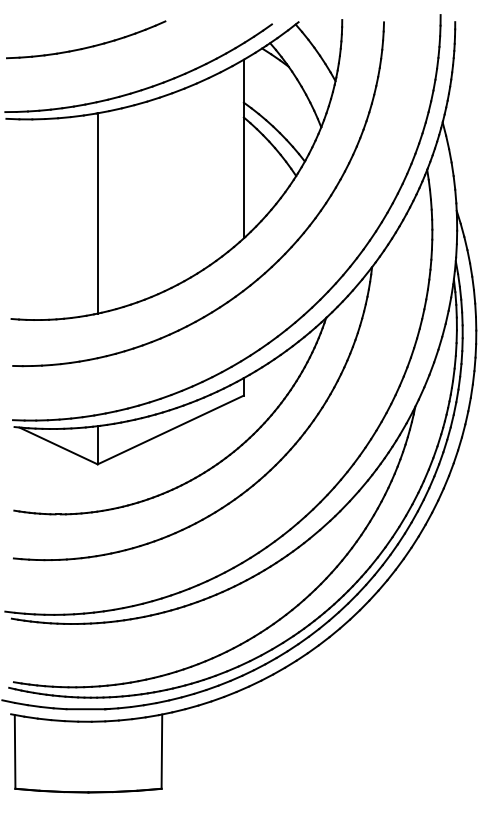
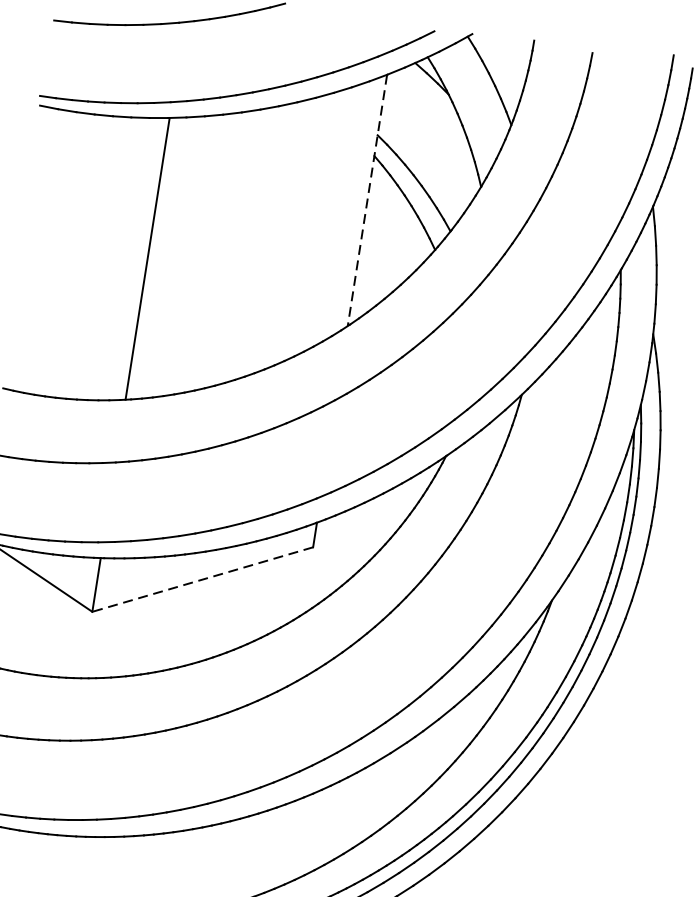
line: (243, 149) -> (366, 200), solid -> dashed
line: (170, 429) -> (202, 578), solid -> dashed

